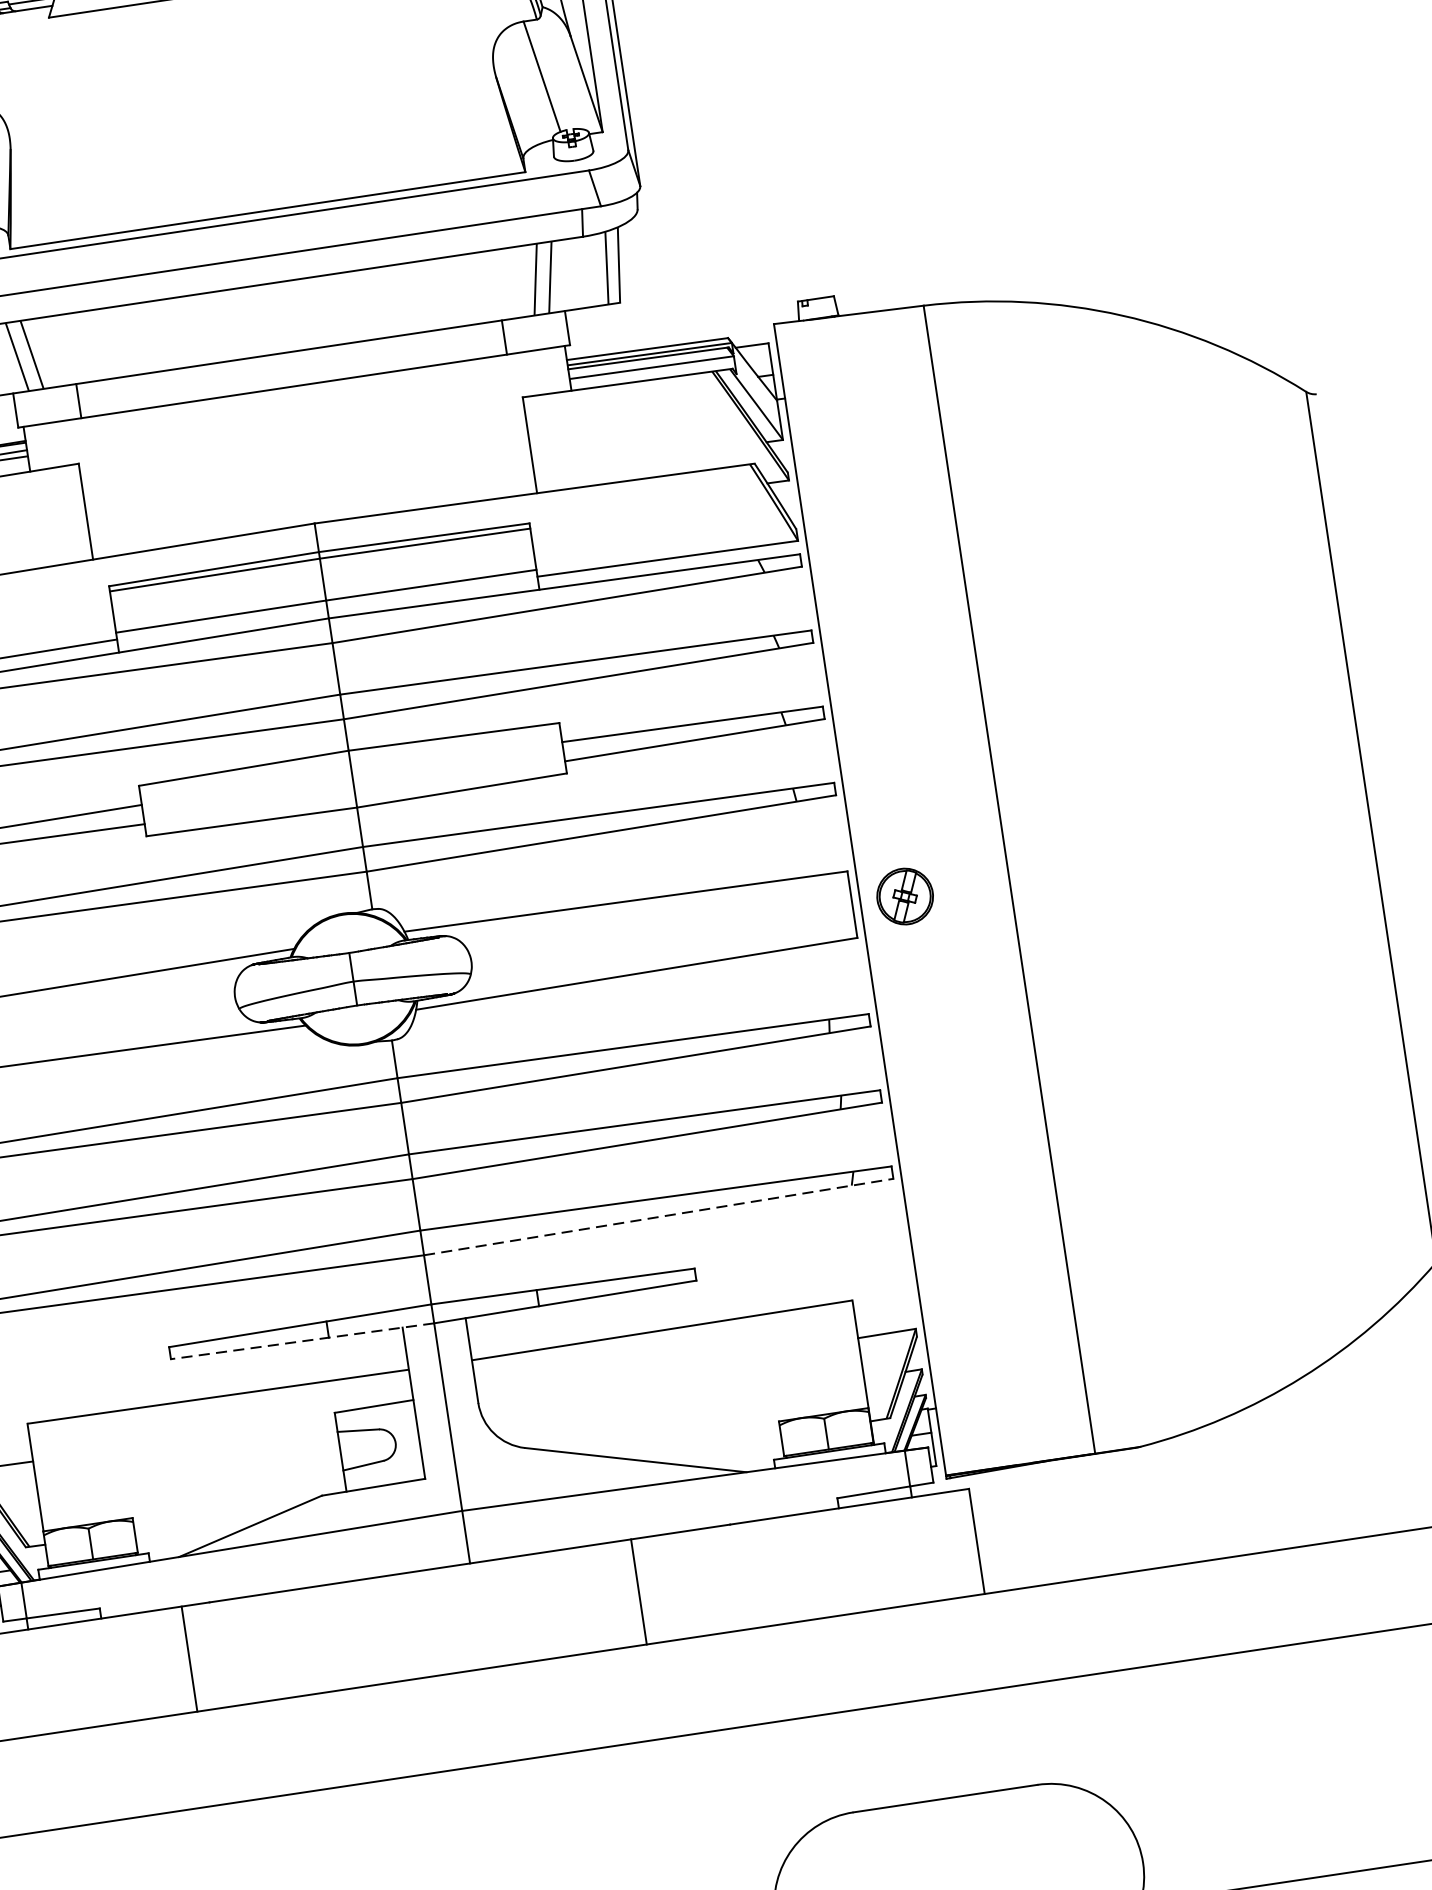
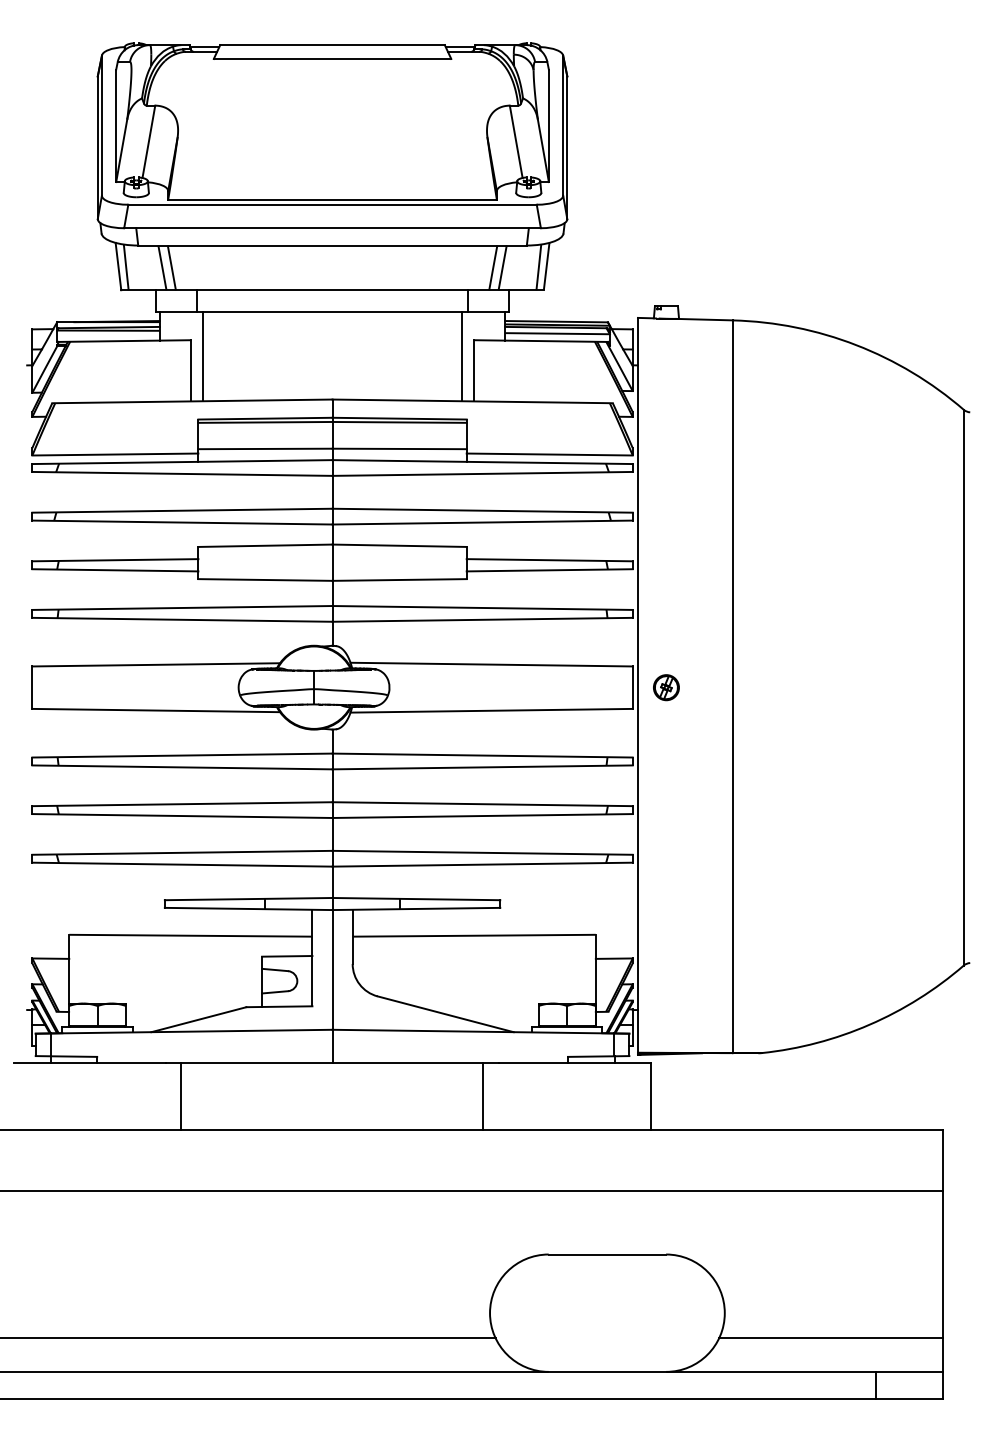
line: (506, 425) -> (461, 356), added
line: (102, 486) -> (203, 356), added
part: (905, 896) -> (666, 687), size x0.71
line: (660, 1216) -> (483, 864), dashed -> solid
line: (302, 1340) -> (248, 908), dashed -> solid
line: (639, 1591) -> (483, 1096), moved
line: (189, 1658) -> (181, 1096), moved

